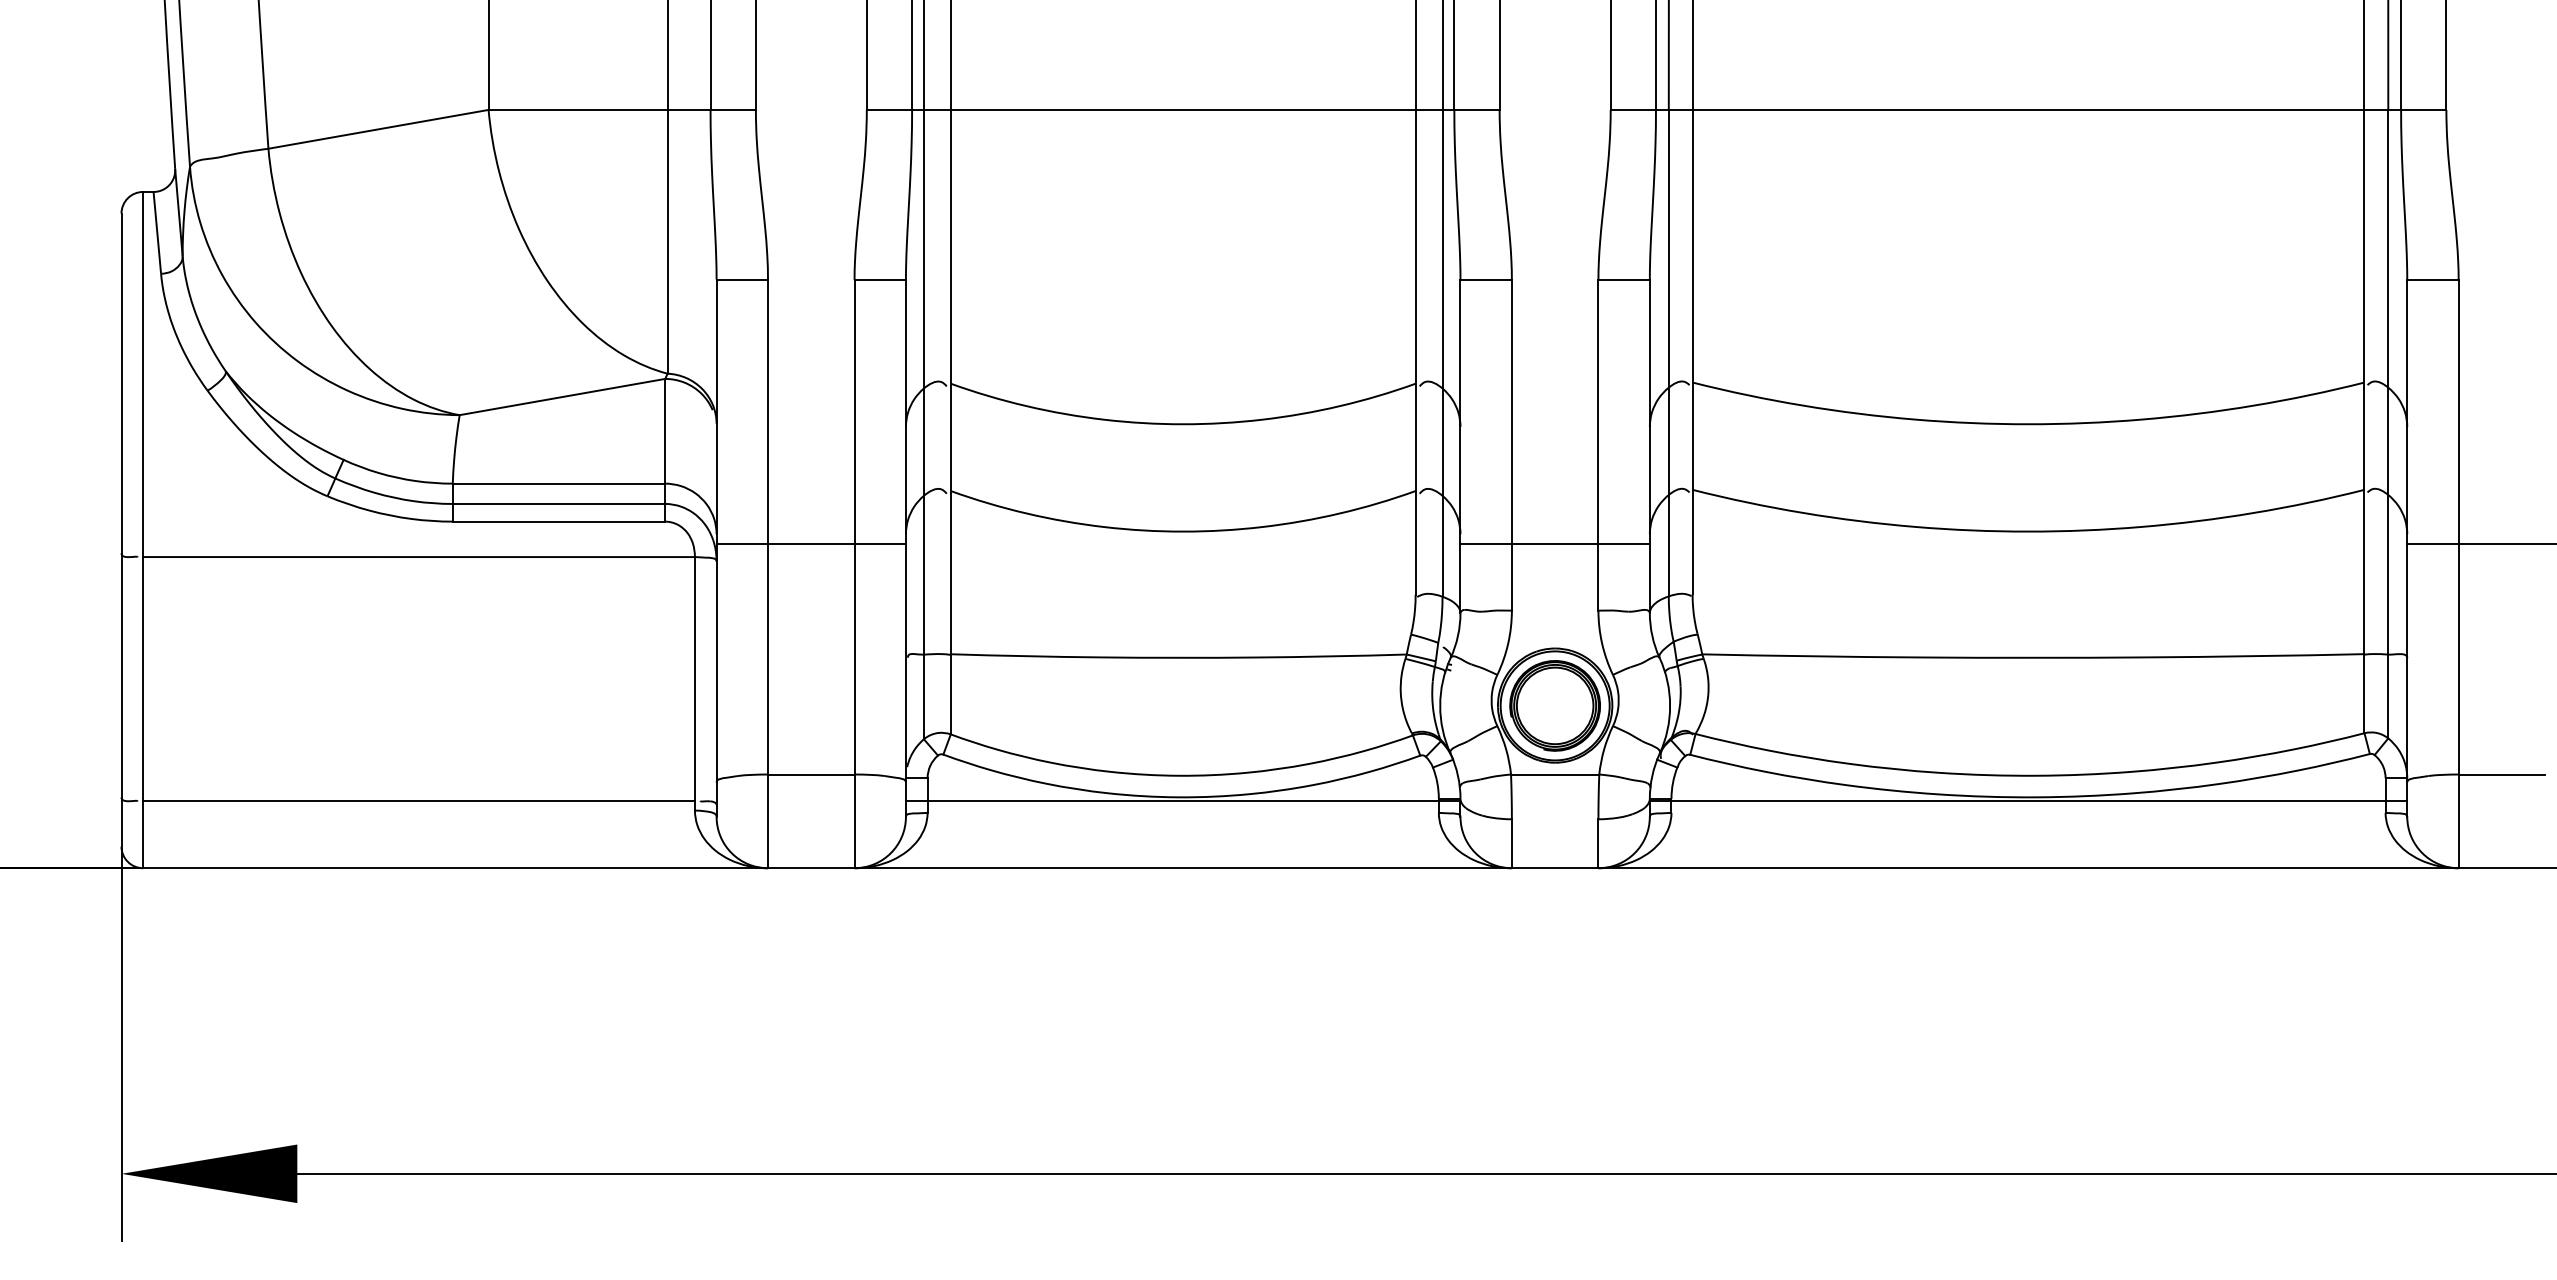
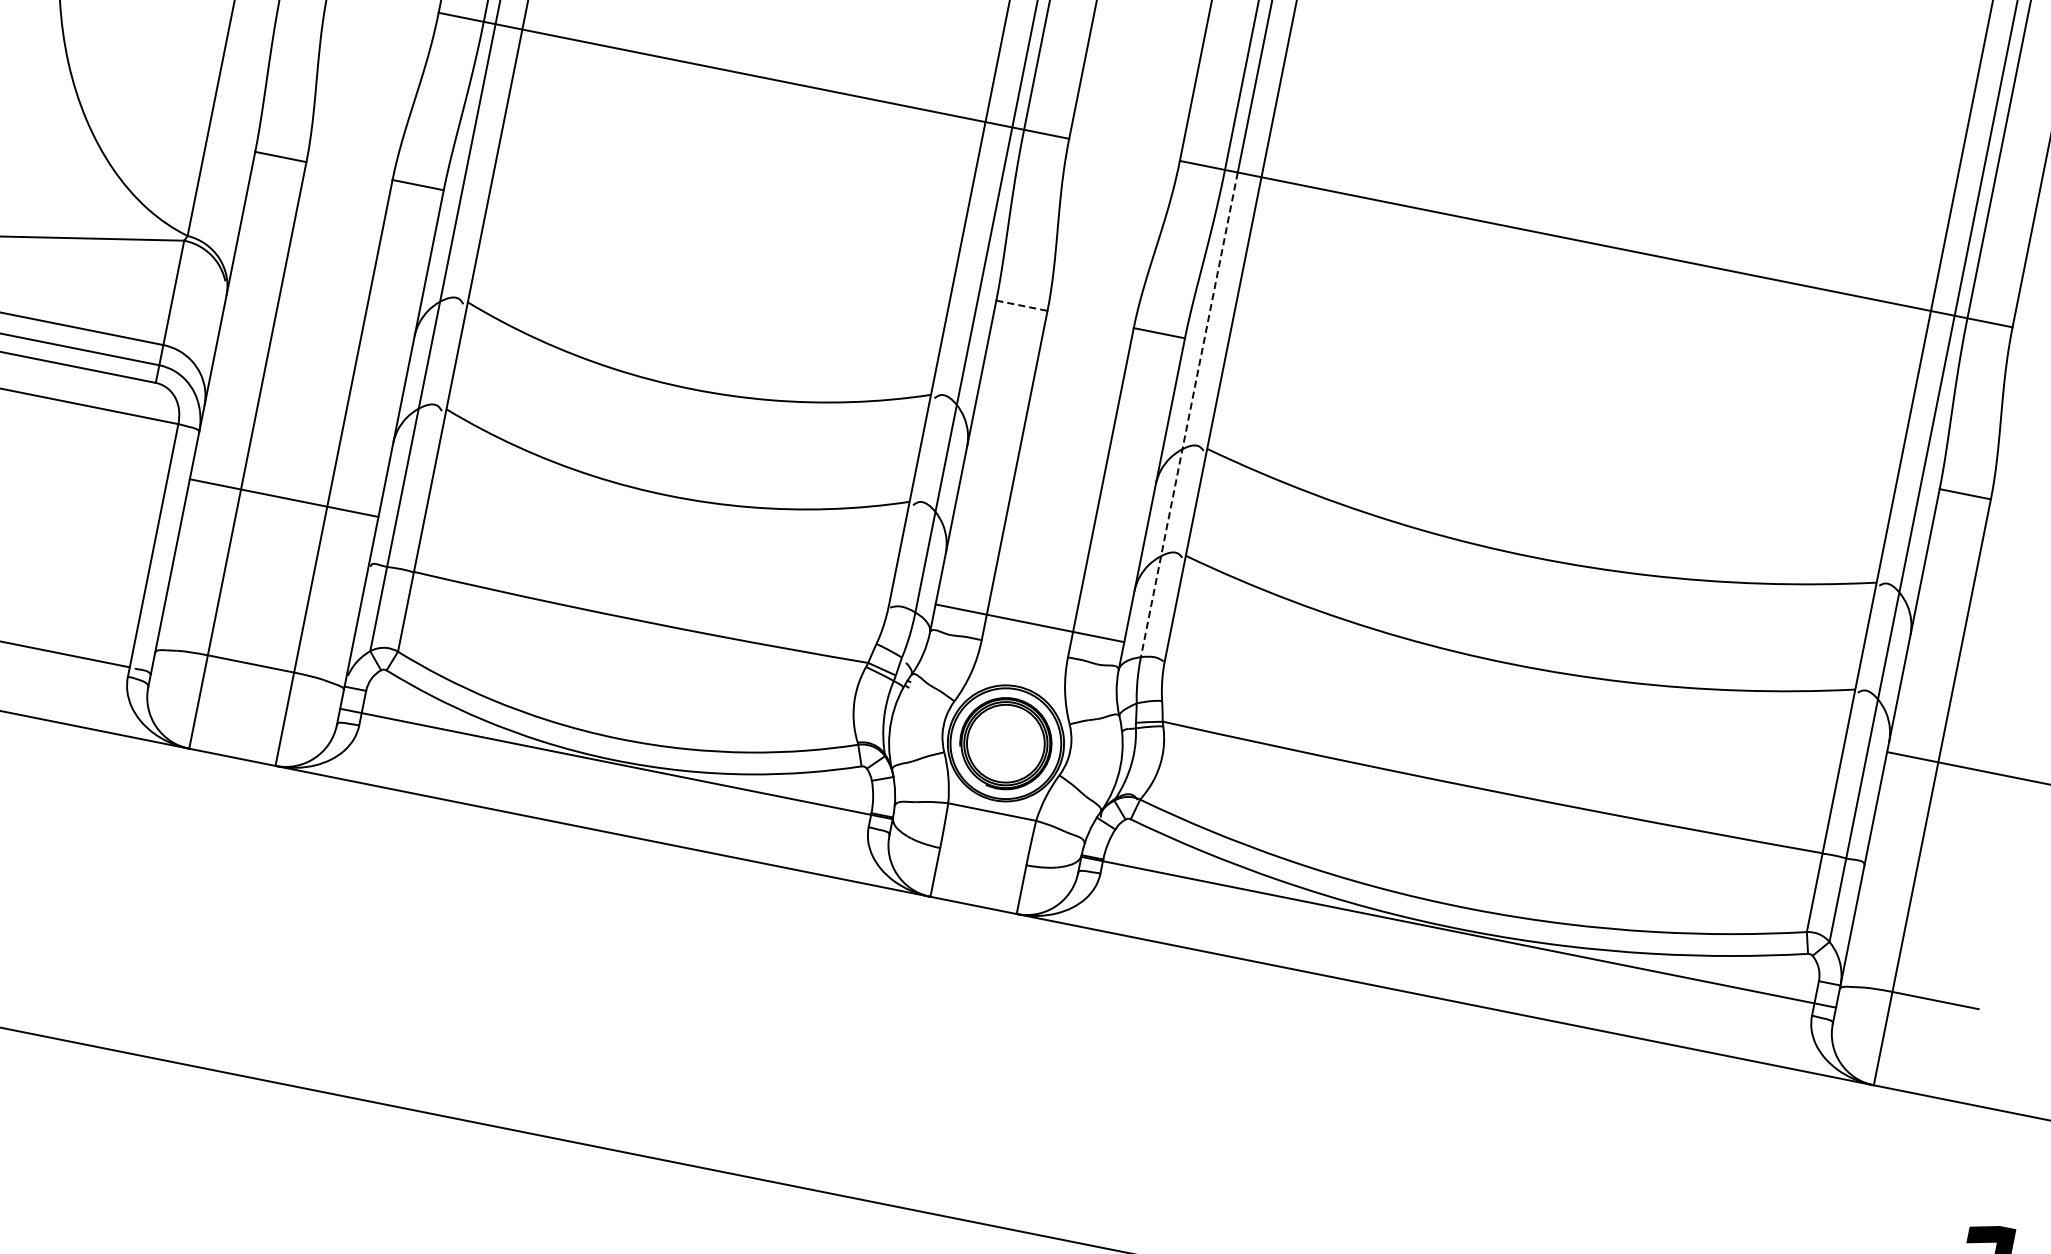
line: (1486, 280) -> (1022, 306), solid -> dashed
line: (1668, 353) -> (1188, 415), solid -> dashed
line: (810, 544) -> (283, 498), moved
line: (1554, 544) -> (1029, 623), moved

